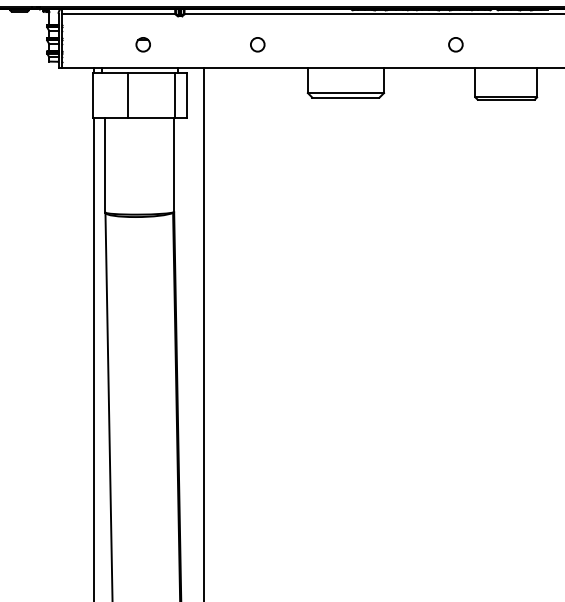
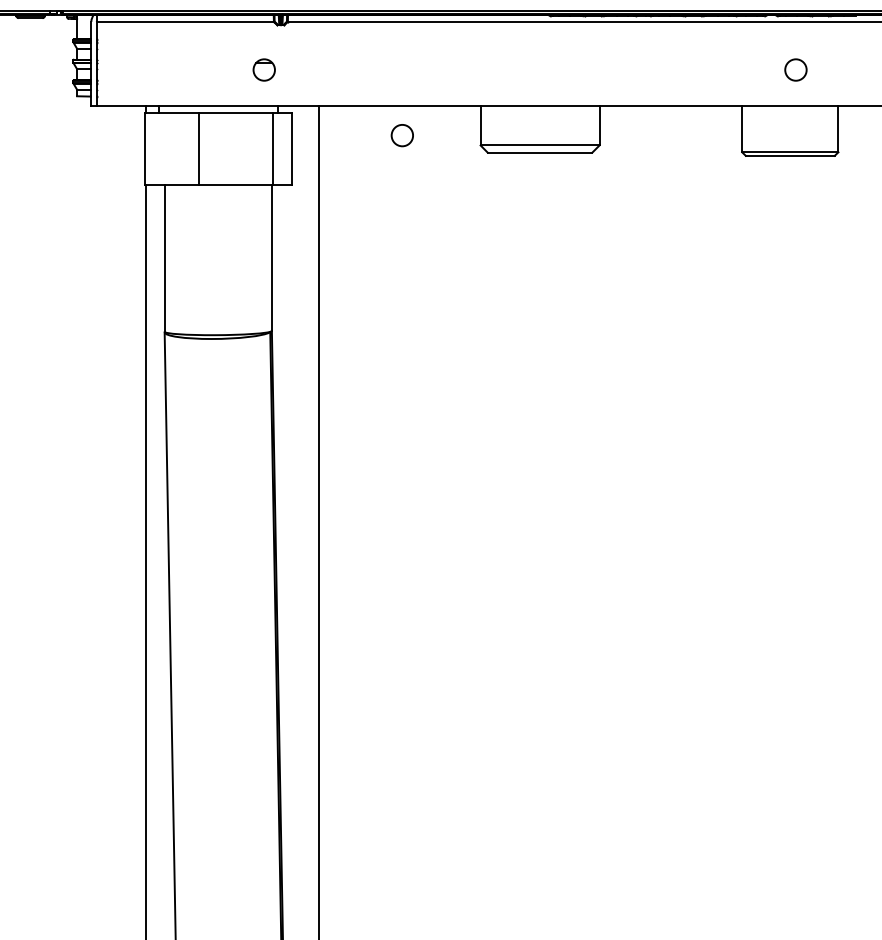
circle: (142, 44) -> (263, 69), moved
circle: (257, 44) -> (401, 135), moved
circle: (455, 44) -> (795, 69), moved

